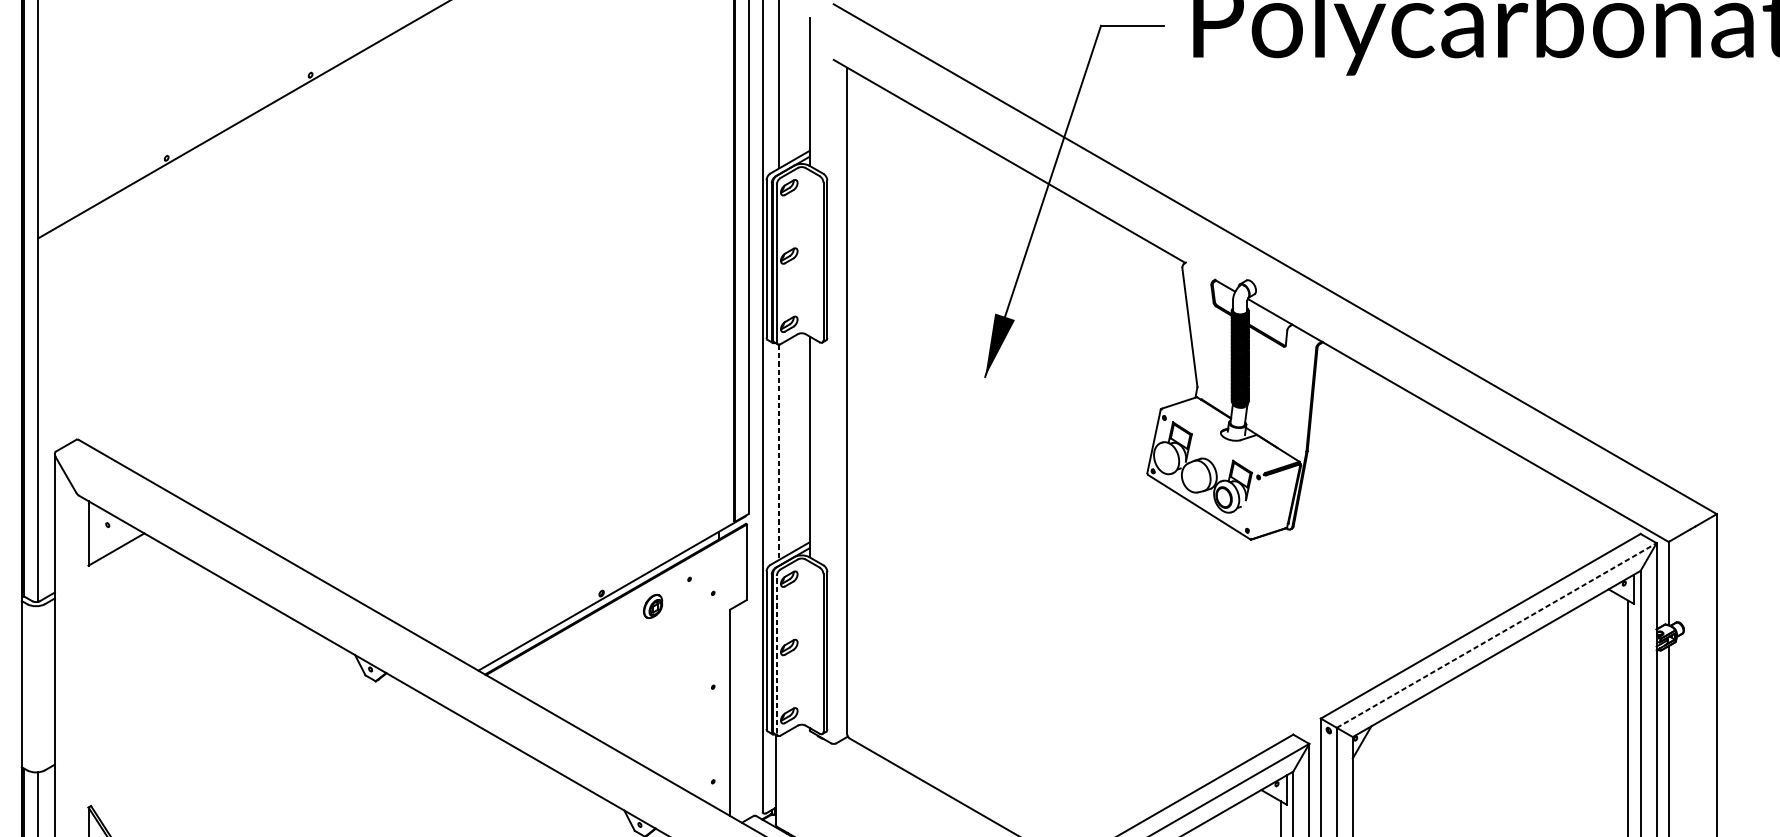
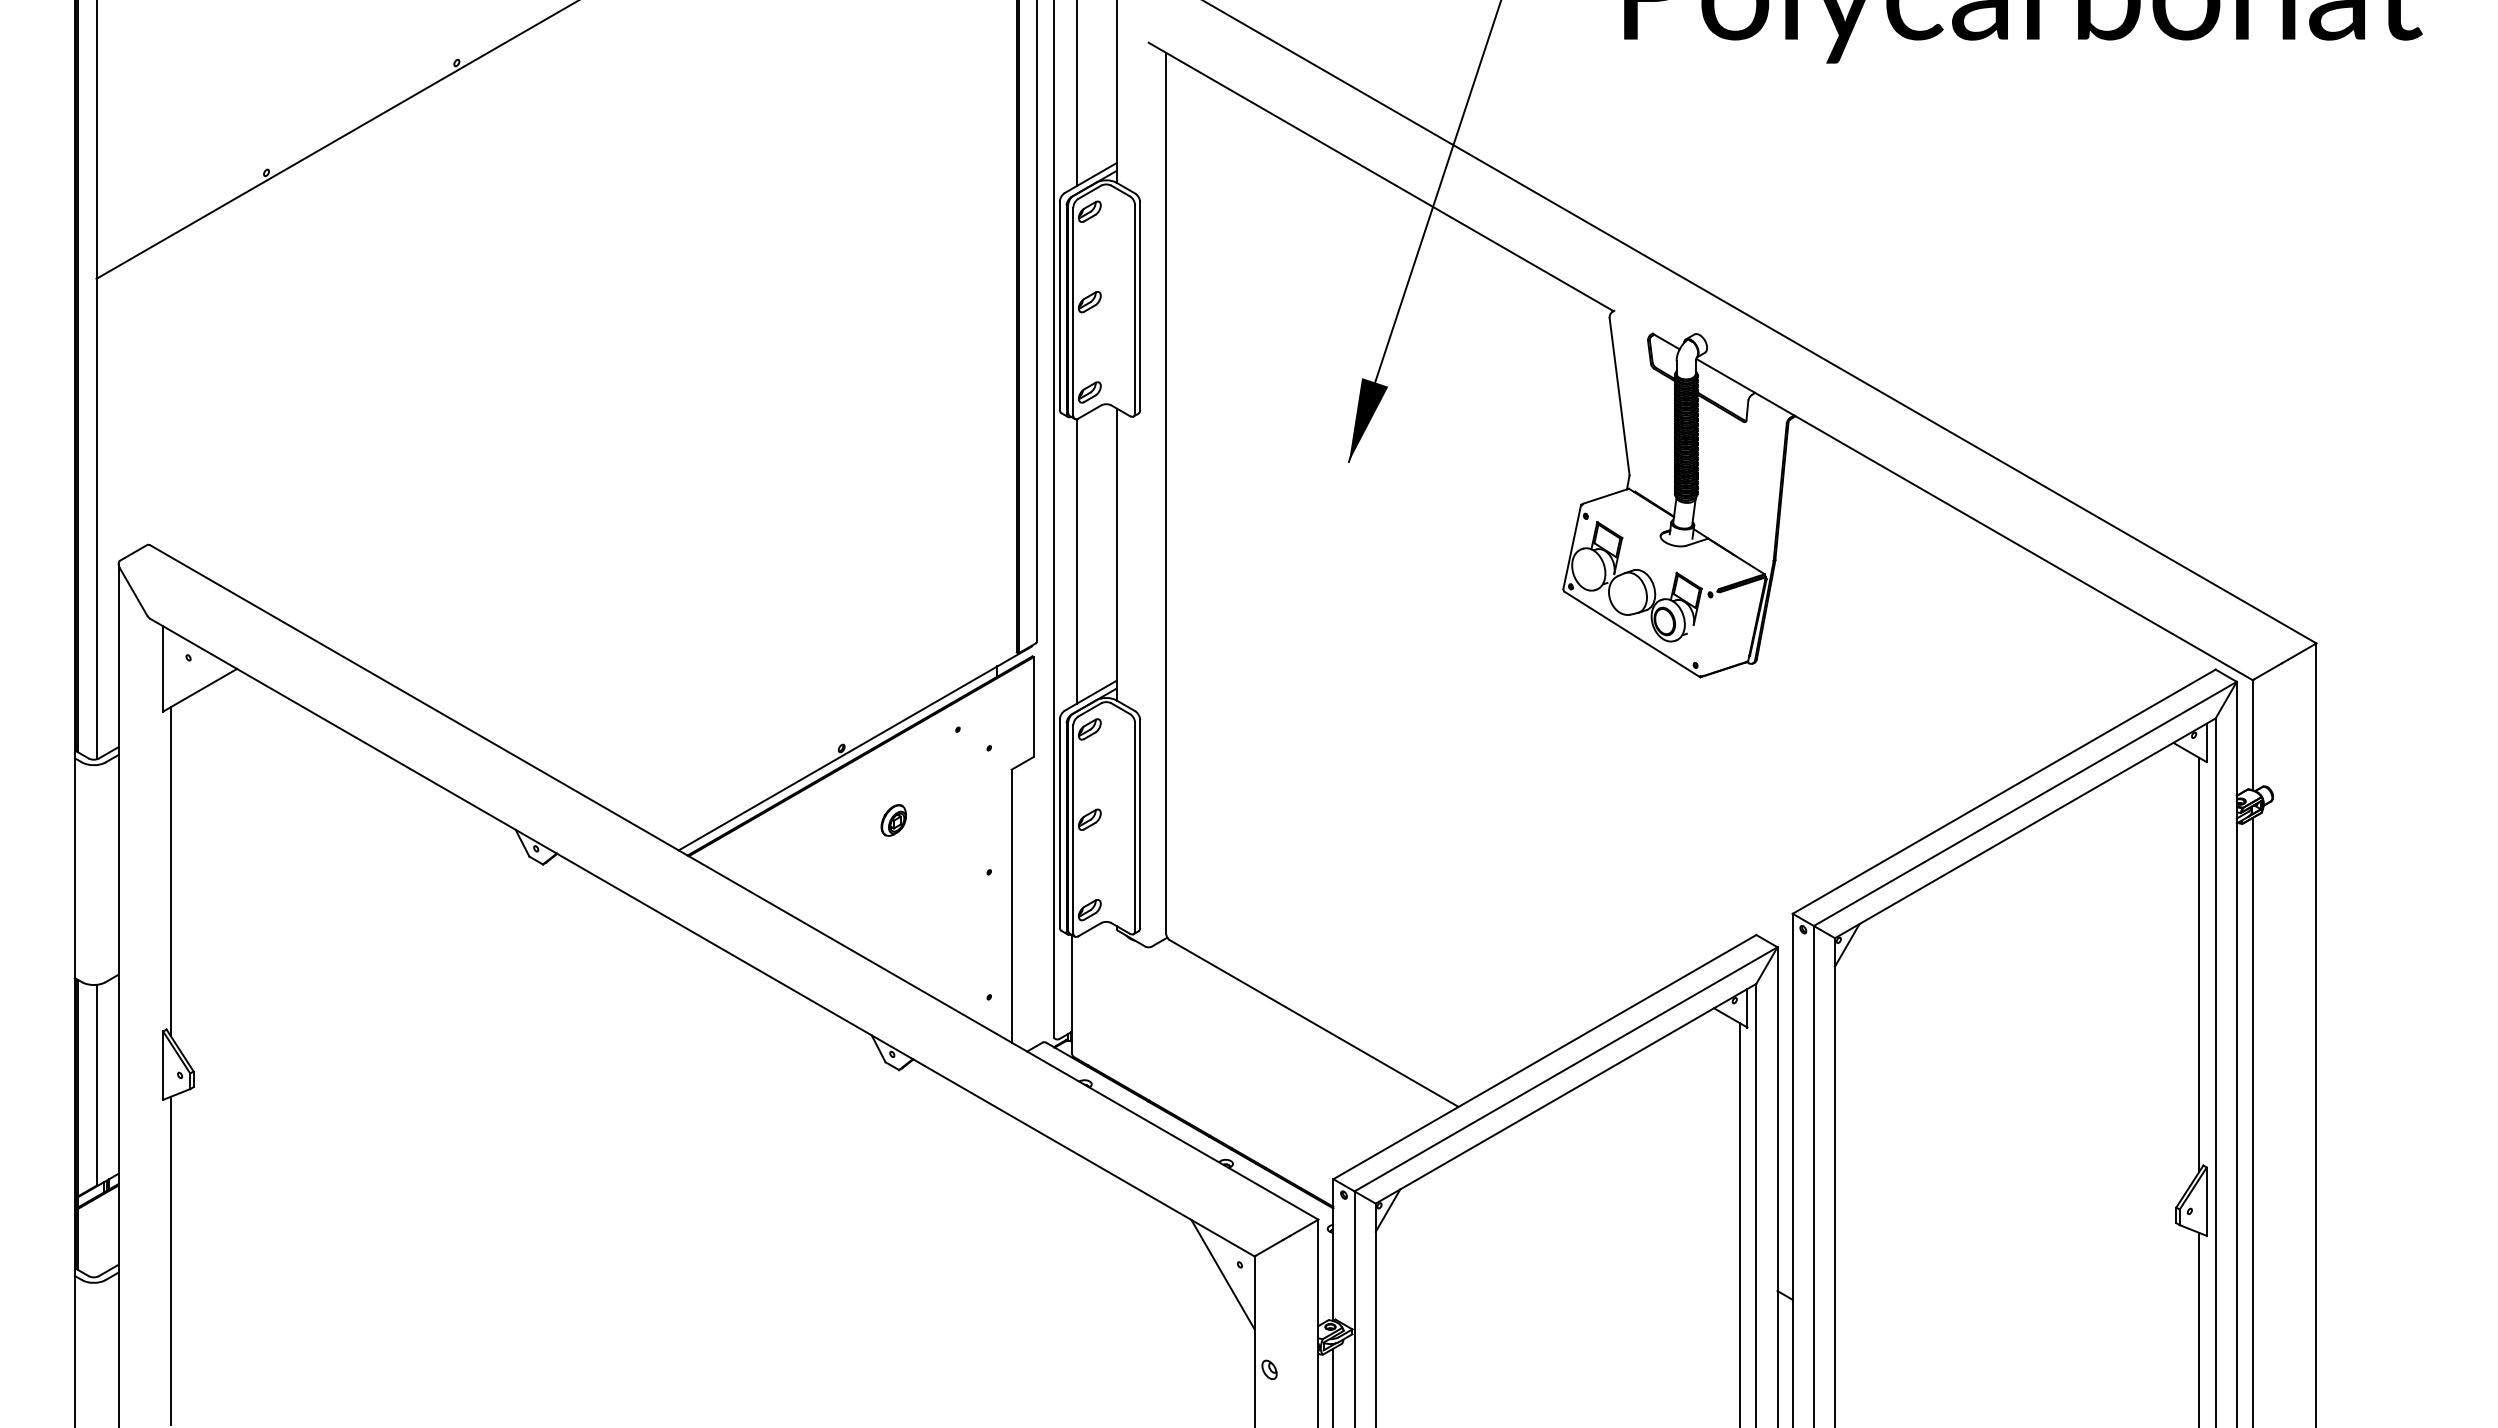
line: (779, 452) -> (1076, 561), dashed -> solid
part: (652, 606) -> (893, 820), moved
line: (1496, 635) -> (2025, 803), dashed -> solid
line: (776, 654) -> (1073, 828), dashed -> solid
line: (94, 686) -> (170, 871), added

